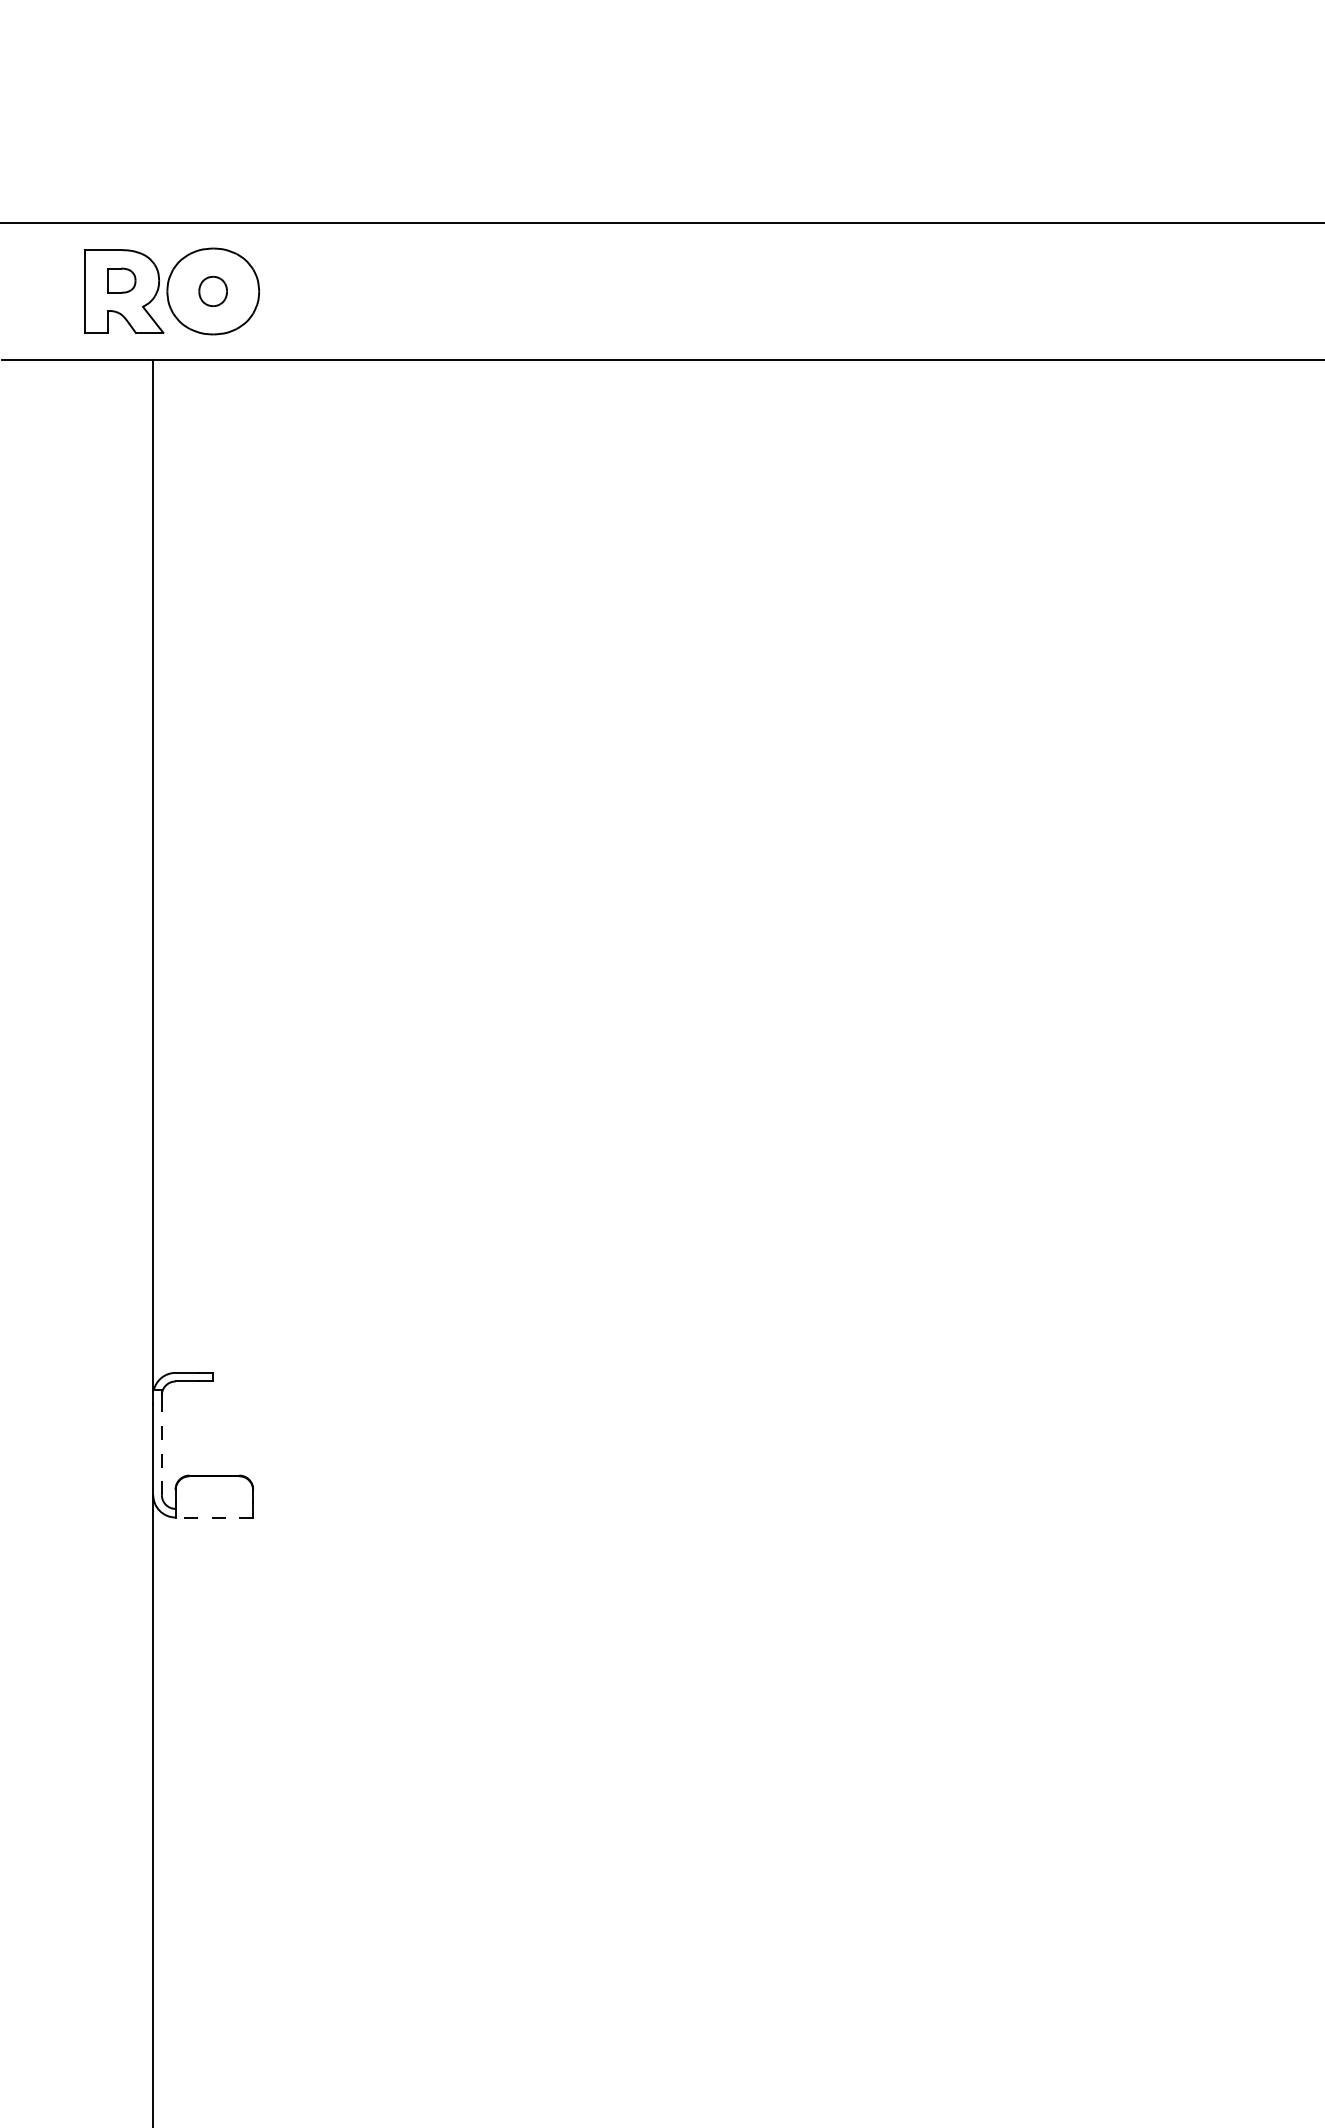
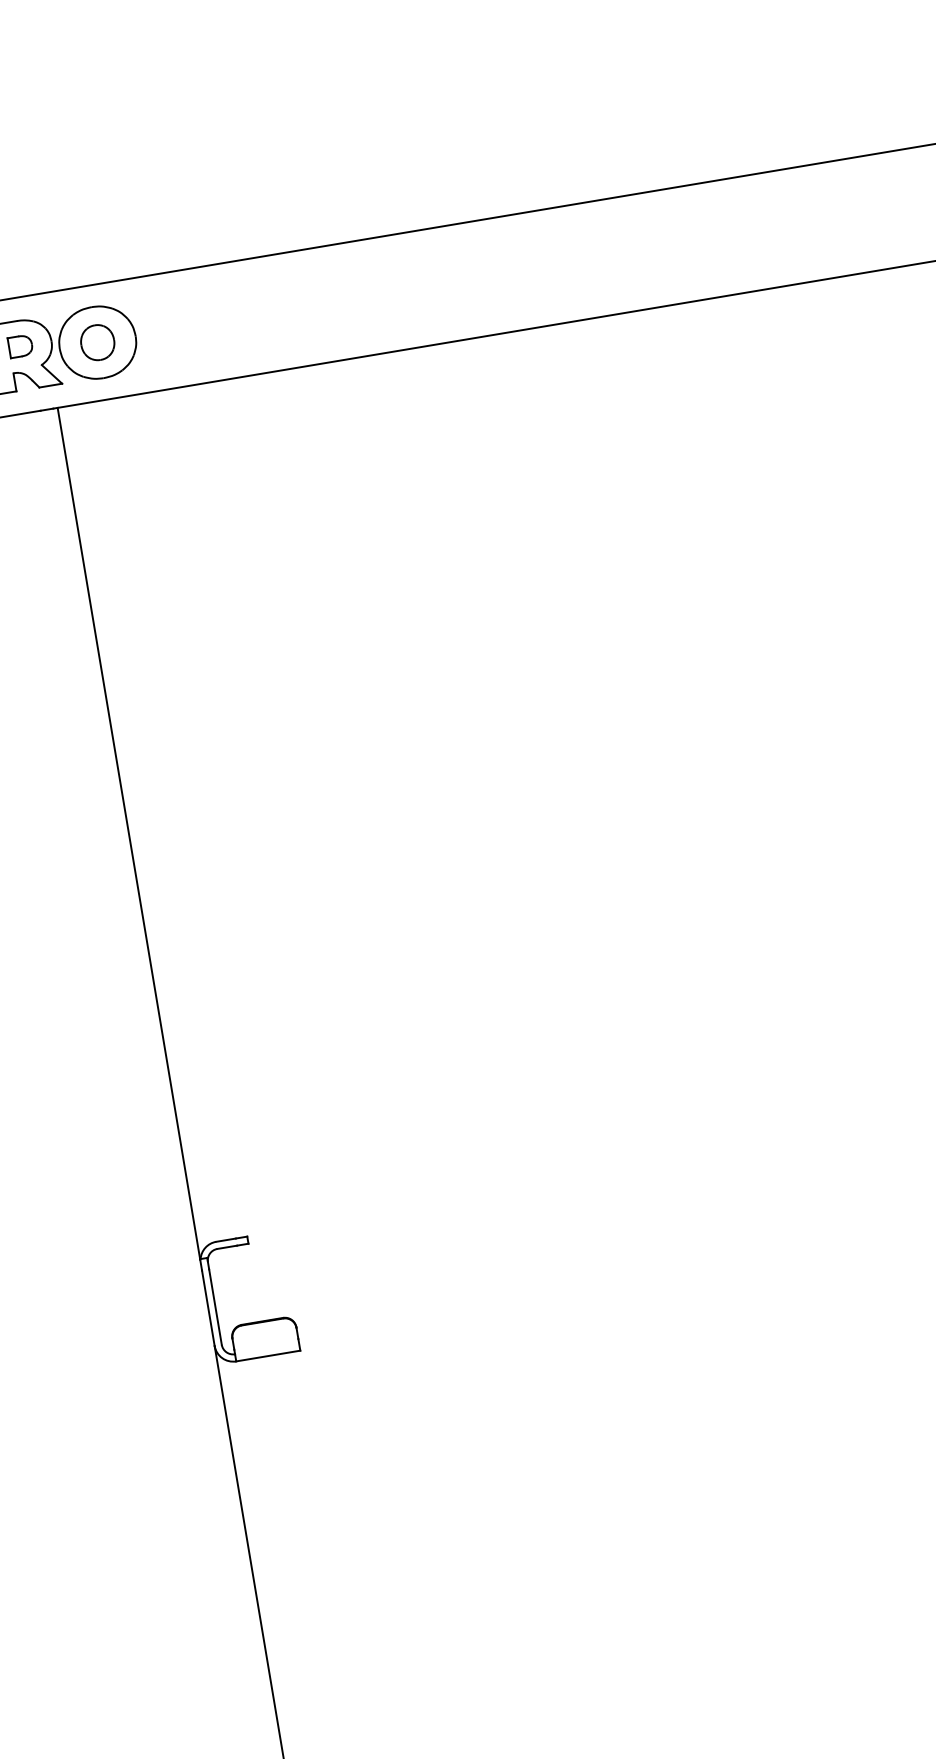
part: (212, 291) -> (97, 342), size x1.43
line: (161, 1449) -> (215, 1307), dashed -> solid
line: (214, 1517) -> (268, 1356), dashed -> solid

